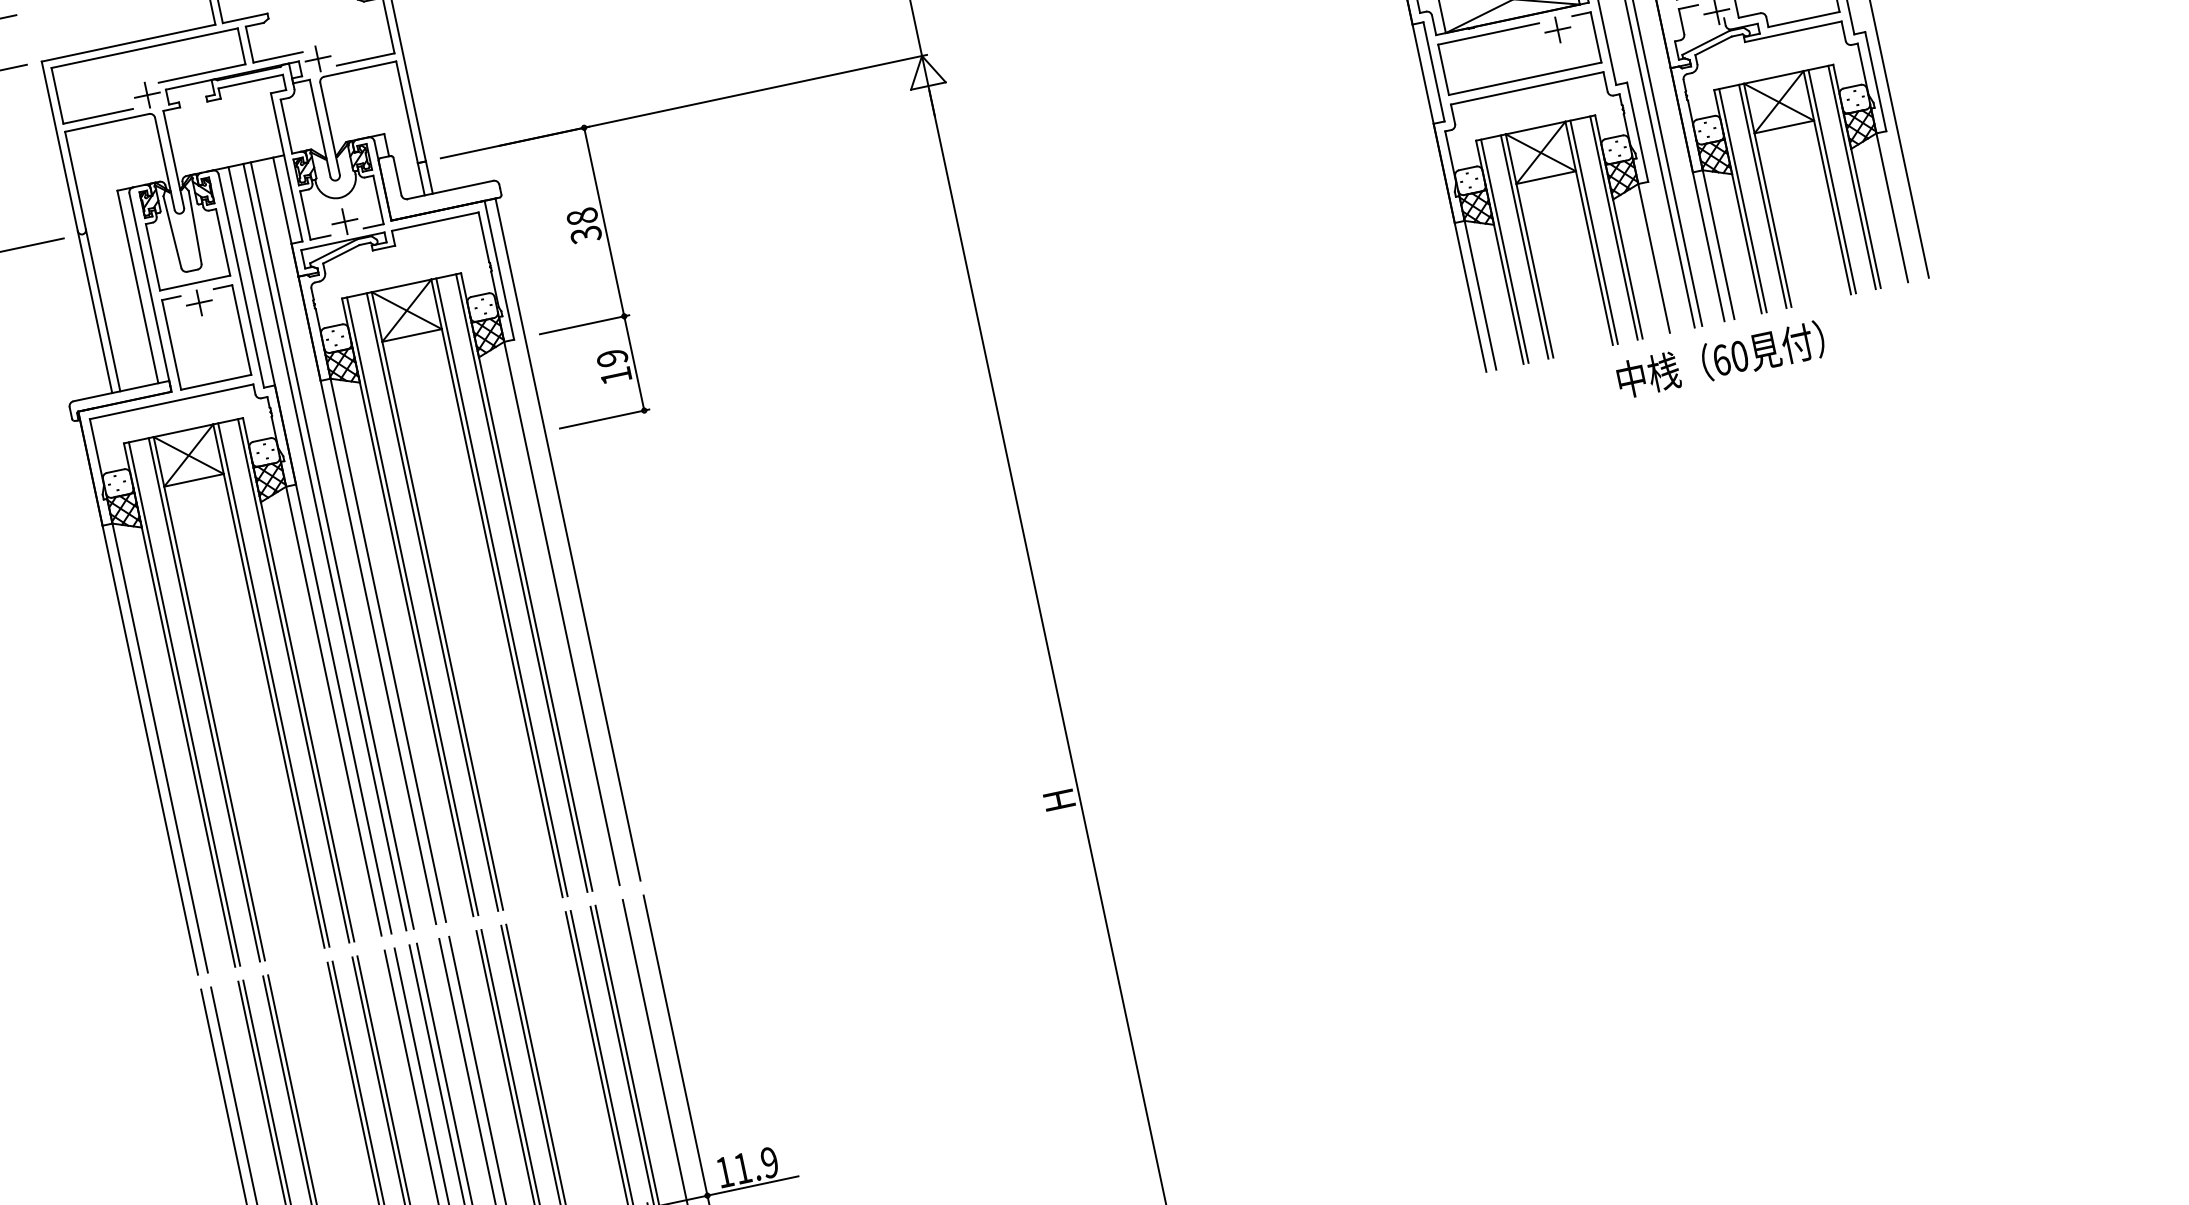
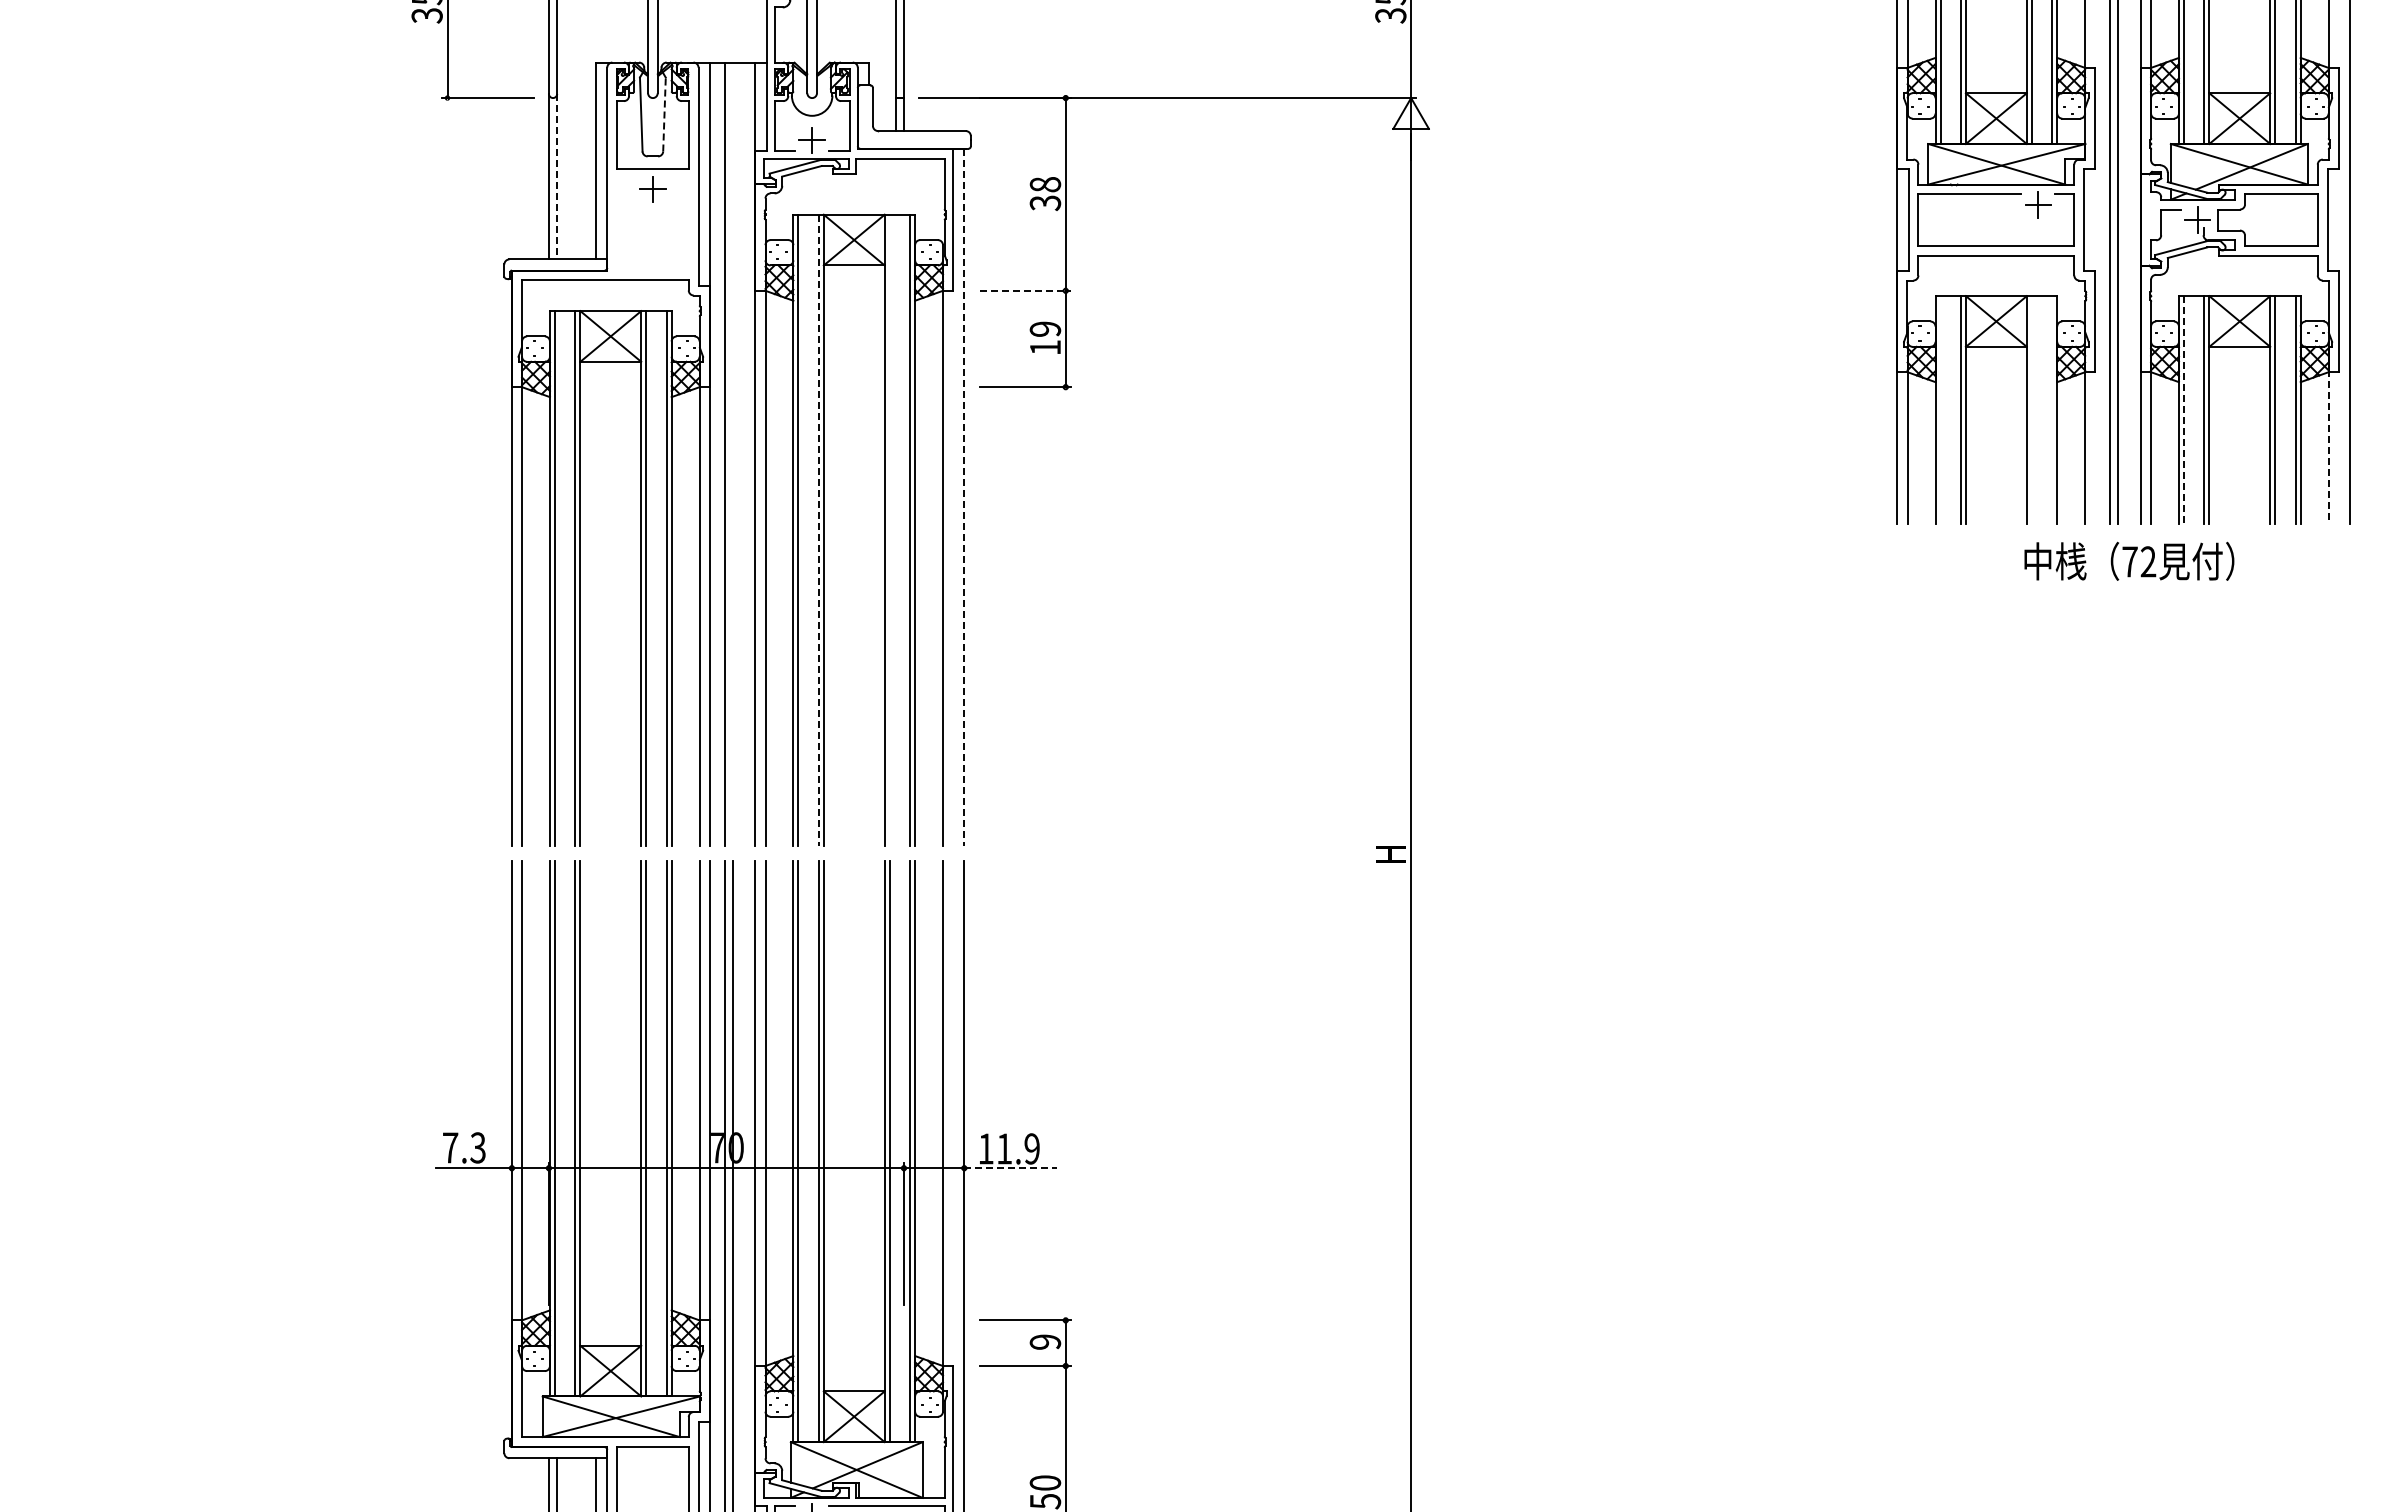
line: (1743, 200) -> (2184, 410), solid -> dashed
line: (1892, 207) -> (2328, 447), solid -> dashed
line: (195, 227) -> (664, 114), solid -> dashed
line: (1614, 228) -> (2052, 410), removed
line: (1593, 232) -> (2031, 410), removed
line: (1504, 251) -> (1940, 410), removed
line: (103, 310) -> (557, 176), solid -> dashed
line: (584, 324) -> (1025, 290), solid -> dashed
part: (172, 344) -> (617, 224), removed
text: (1730, 357) -> (2139, 561), 60 -> 72
line: (568, 539) -> (964, 497), solid -> dashed
line: (332, 545) -> (732, 454), removed
line: (501, 587) -> (889, 530), removed
line: (432, 602) -> (818, 530), solid -> dashed
line: (752, 1186) -> (1010, 1168), solid -> dashed

